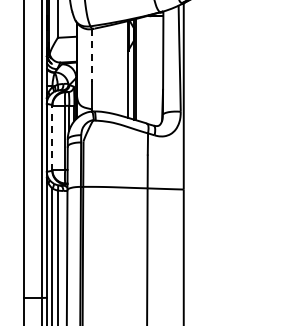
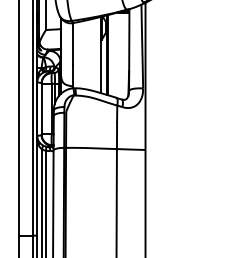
line: (92, 55) -> (73, 44), dashed -> solid
line: (52, 137) -> (41, 108), dashed -> solid

